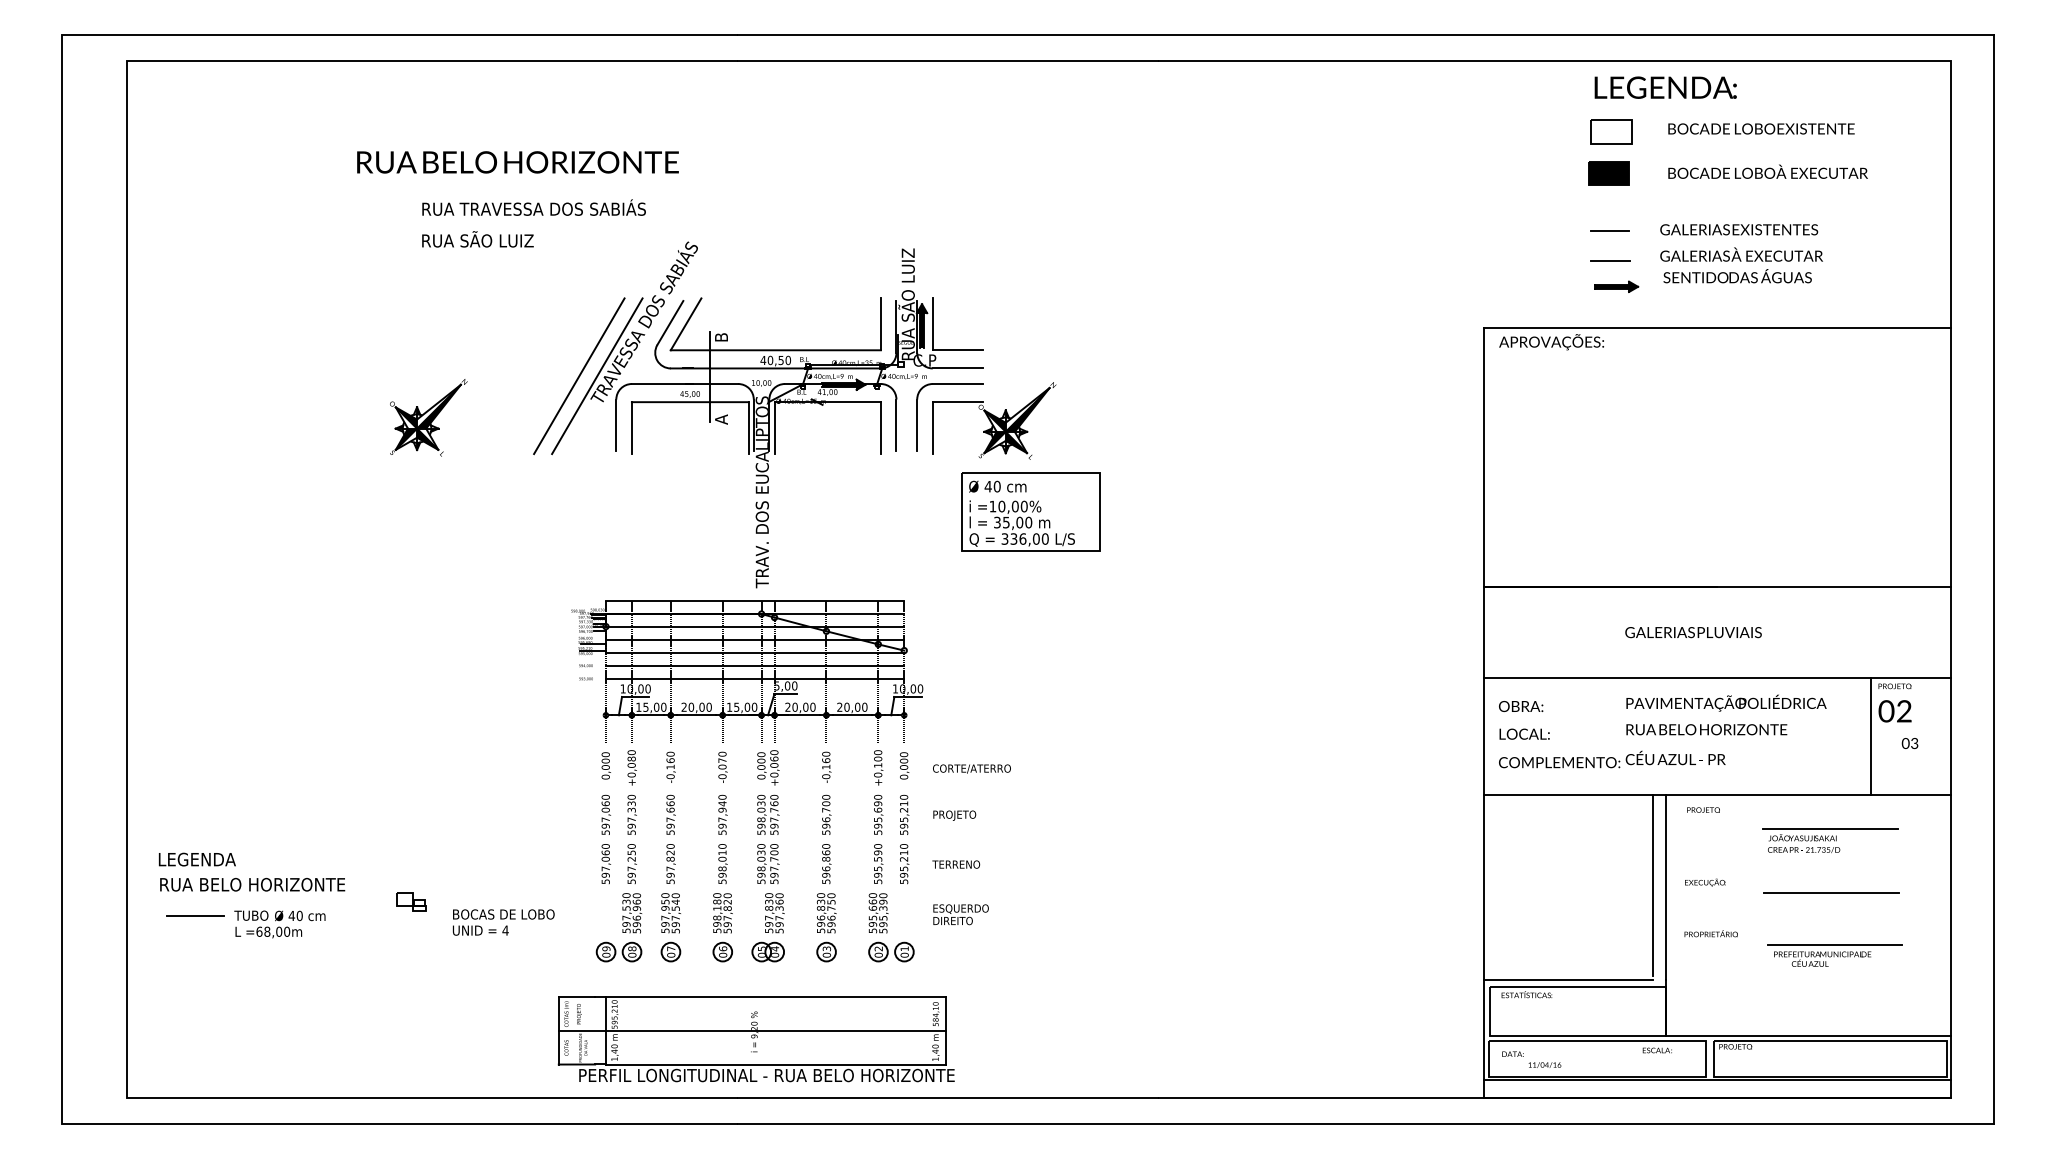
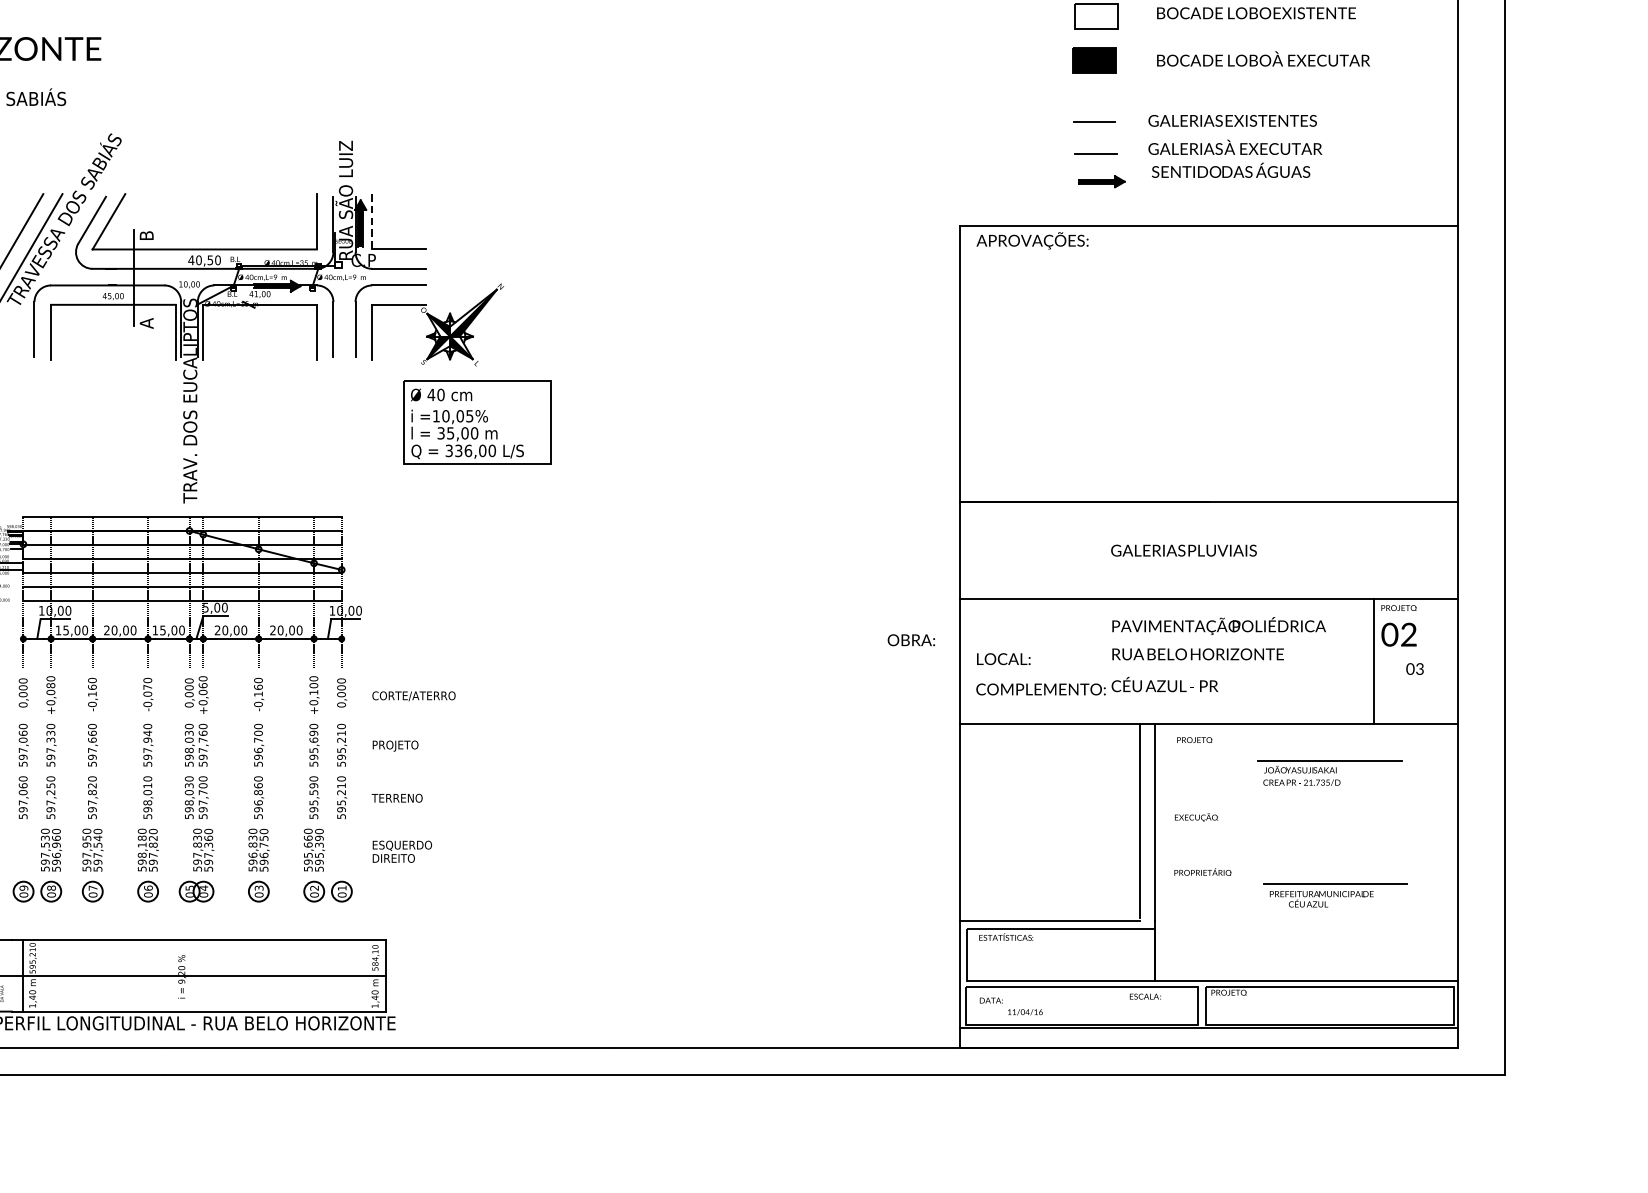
line: (932, 324) -> (371, 221), solid -> dashed
text: (1023, 506) -> (468, 416), =10,00%%% -> =10,05%%%
text: (1521, 706) -> (911, 640), moved
line: (1831, 893) -> (1331, 829), removed

